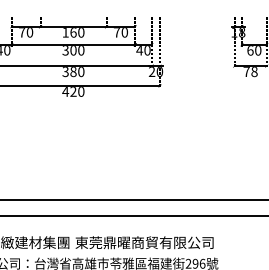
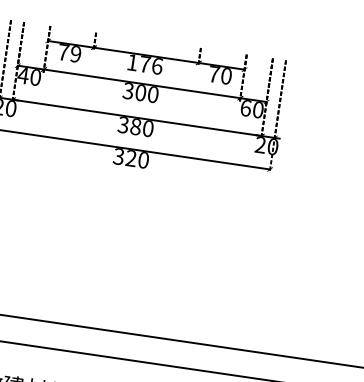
text: (29, 32) -> (75, 54), 70 -> 79
text: (77, 32) -> (151, 65), 160 -> 176
text: (139, 50) -> (245, 108), 40 -> 60
text: (65, 91) -> (118, 156), 420 -> 320

